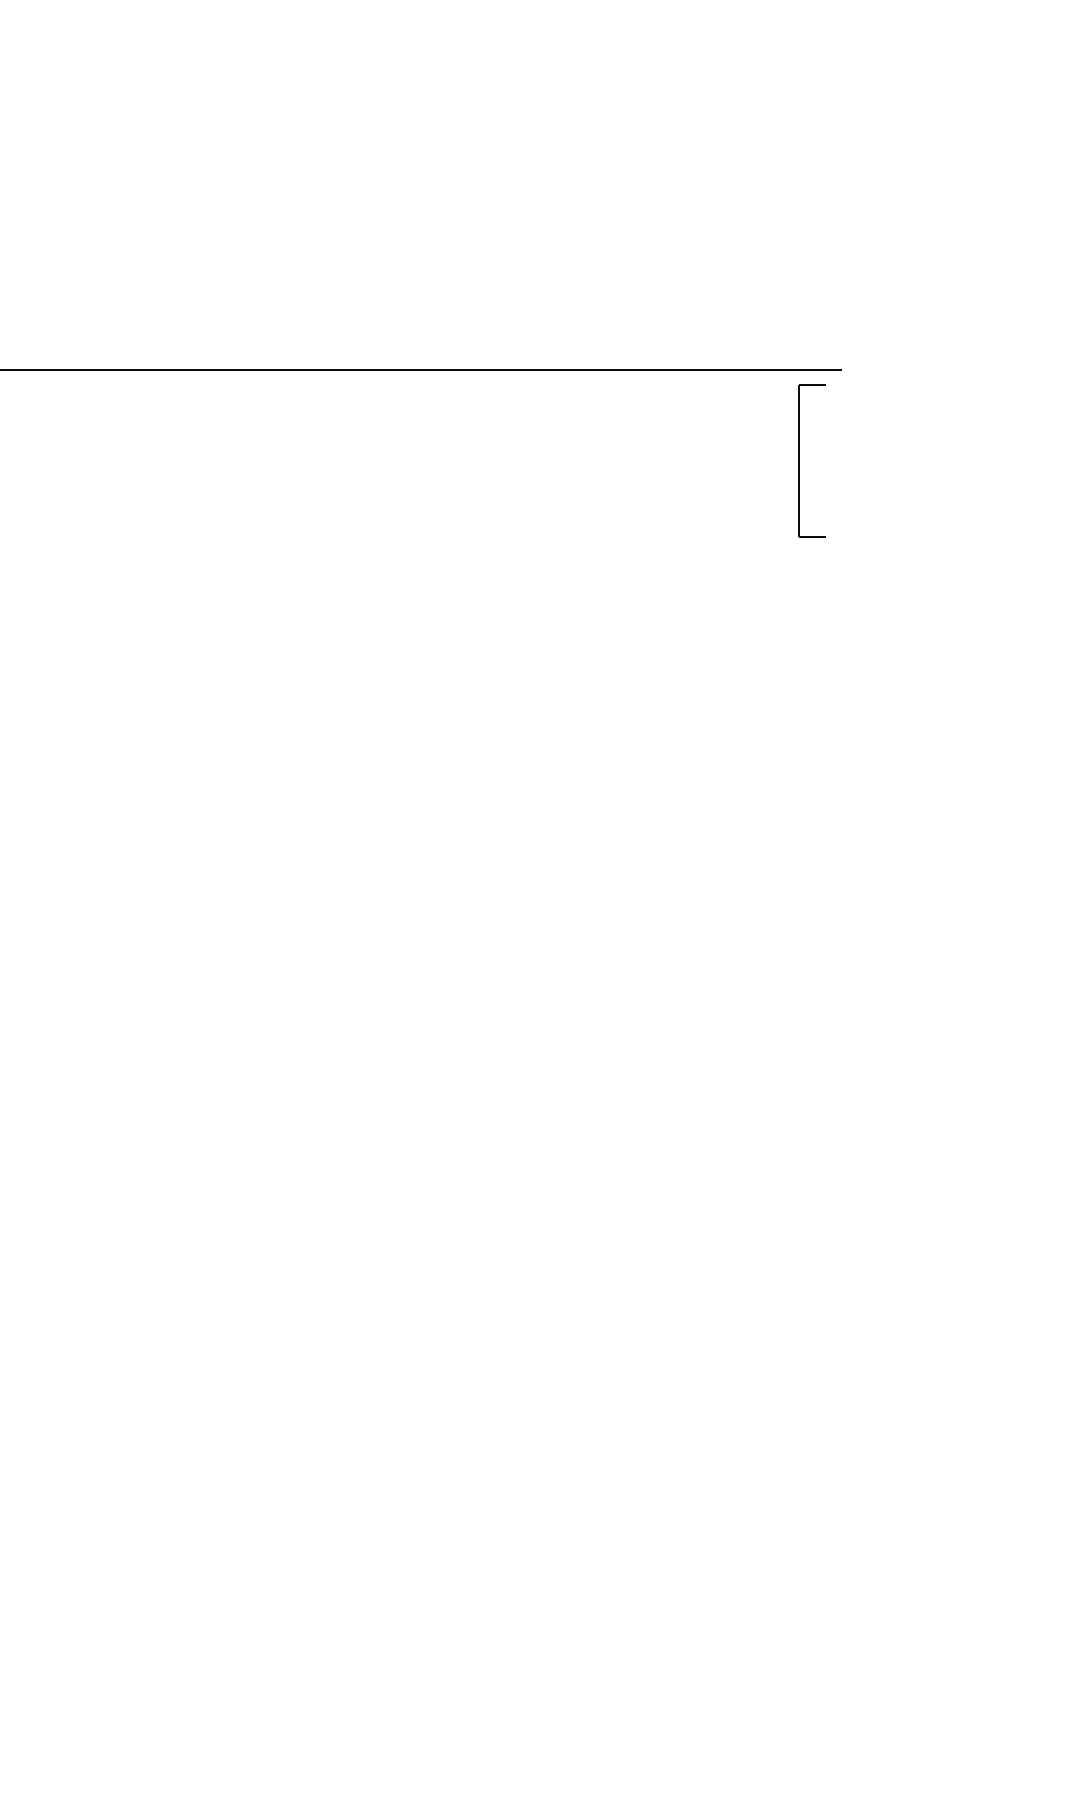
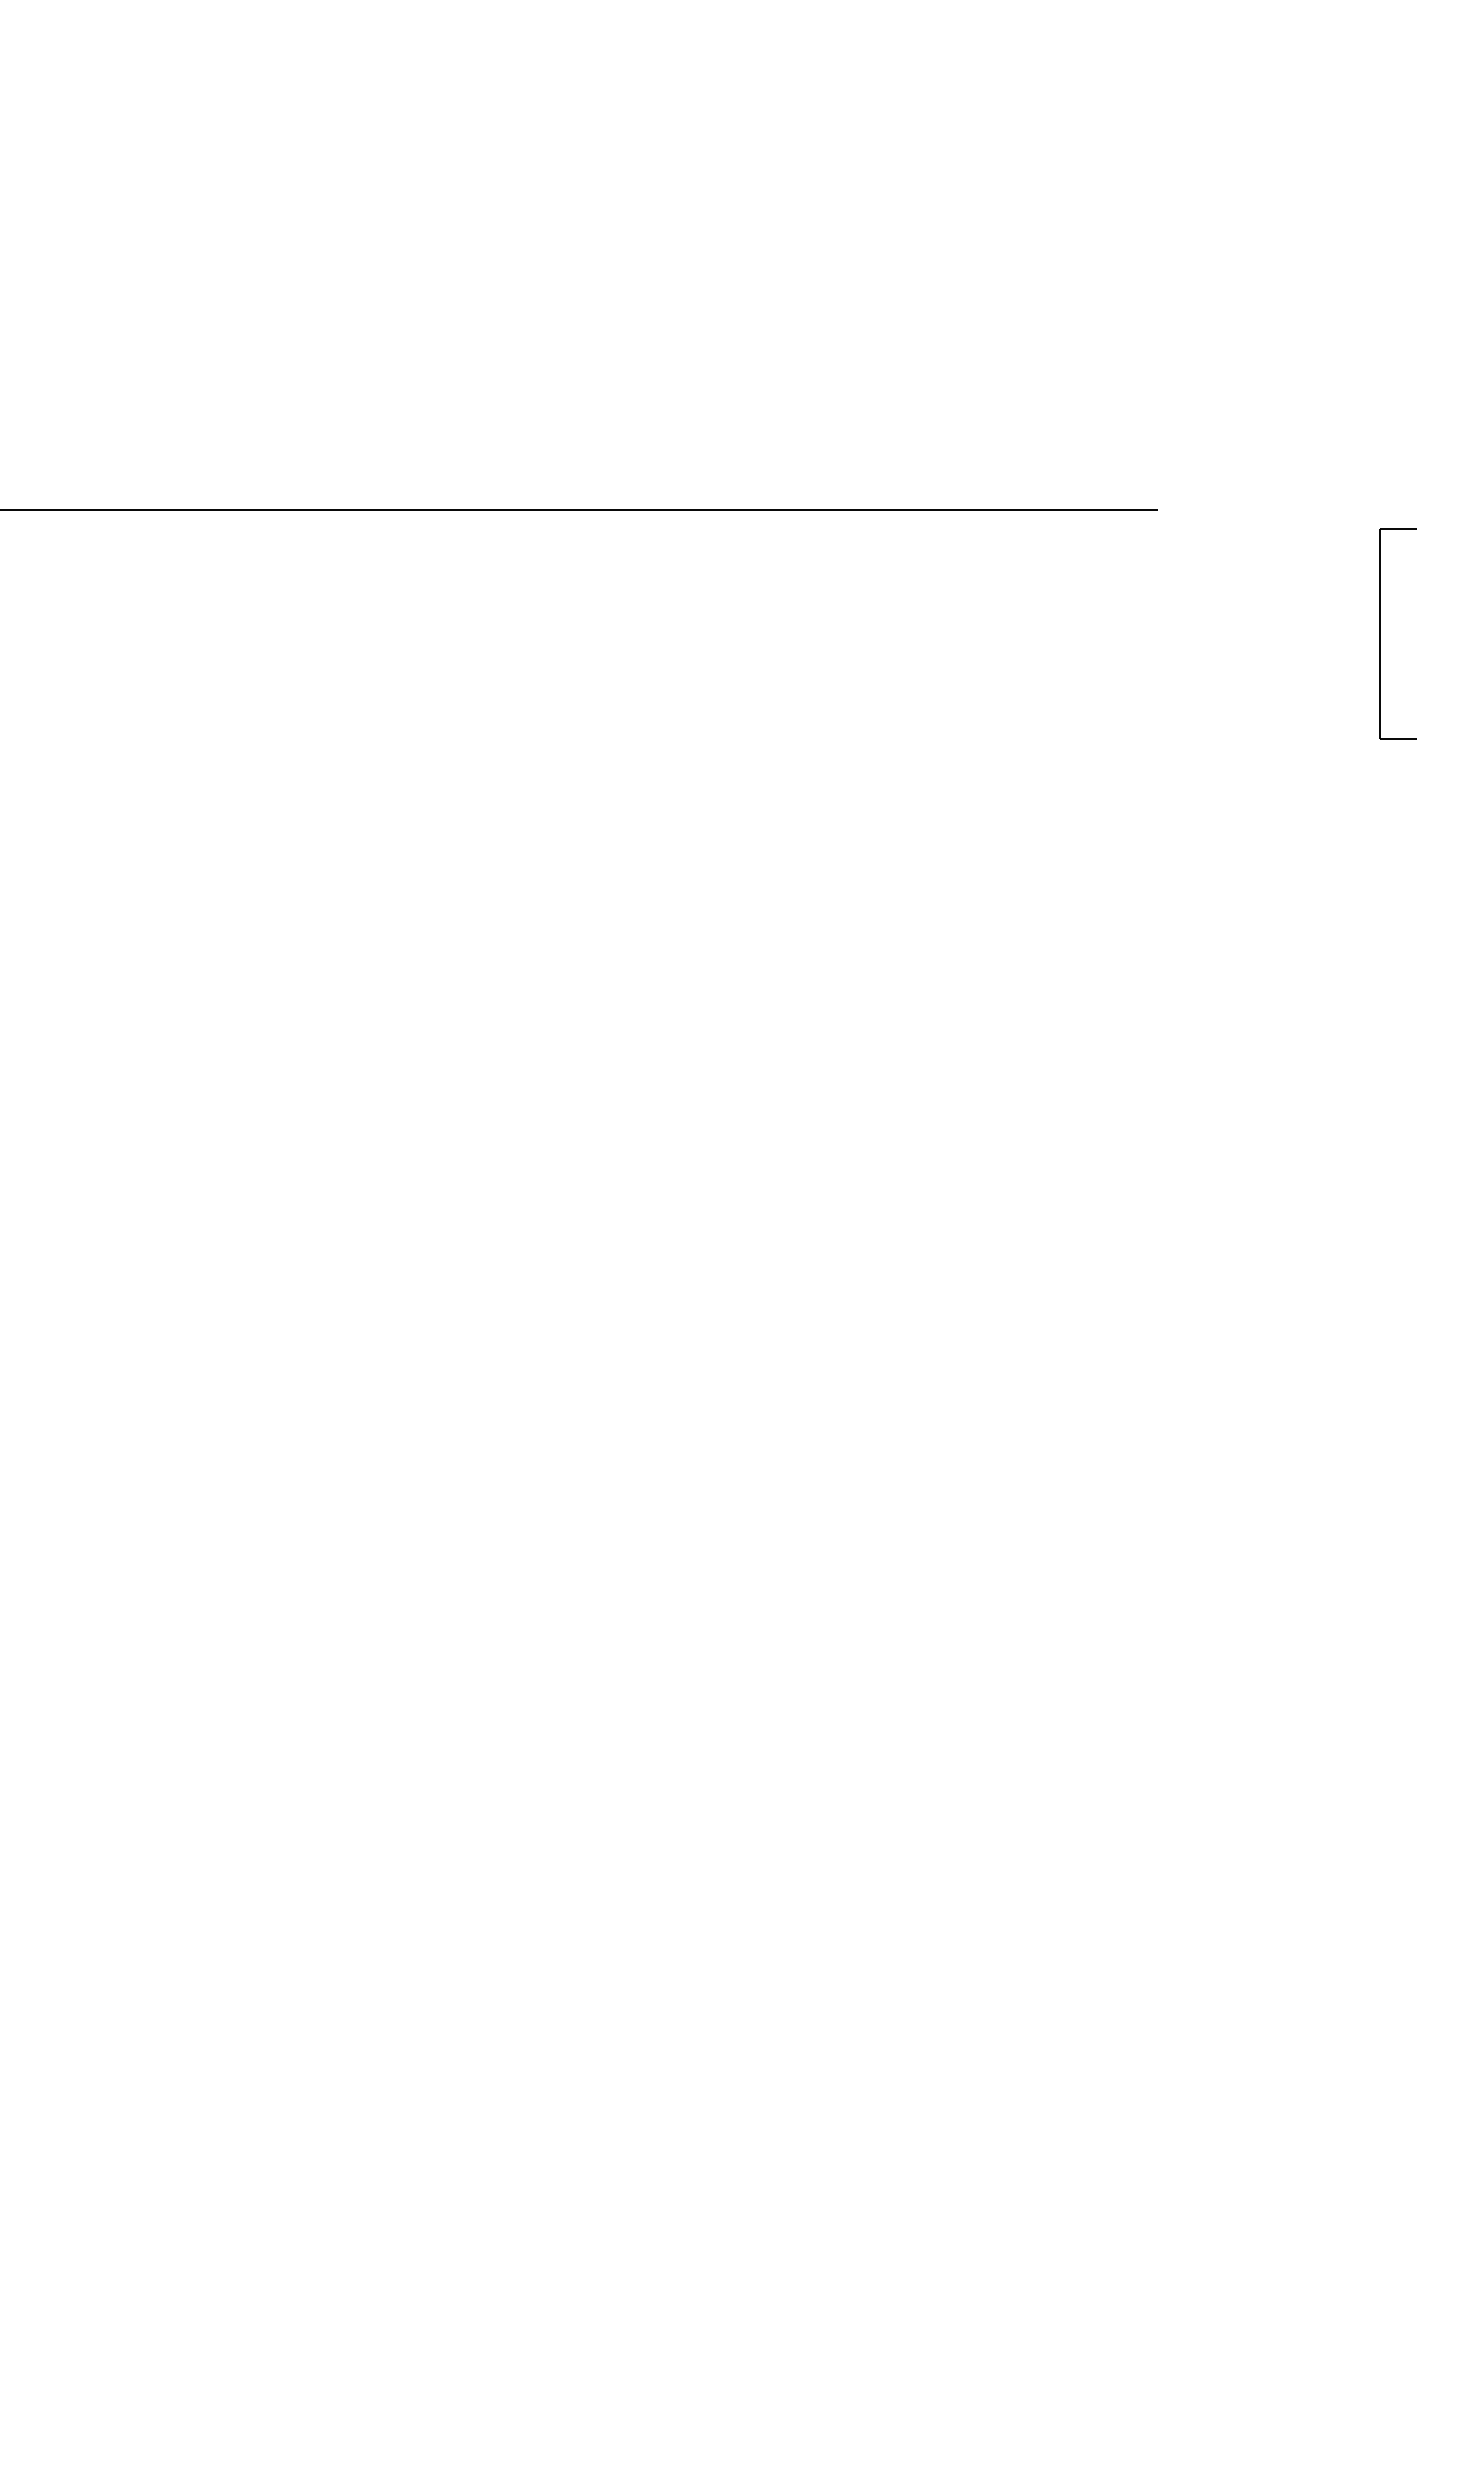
part: (799, 460) -> (1380, 633), moved

